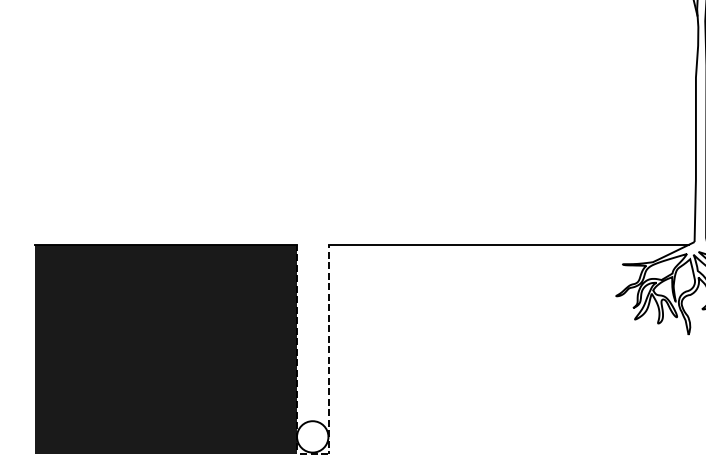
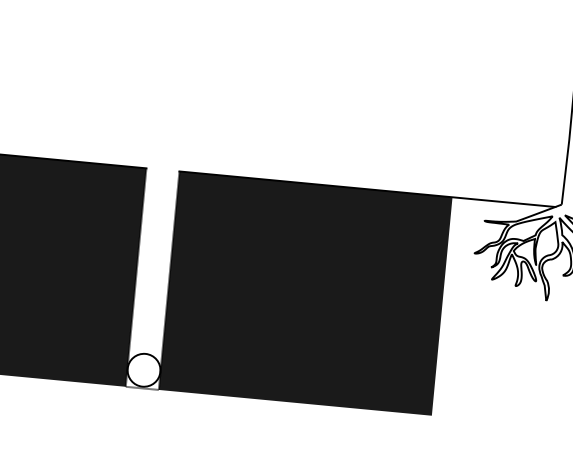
fill: (459, 349) -> (305, 293), added

